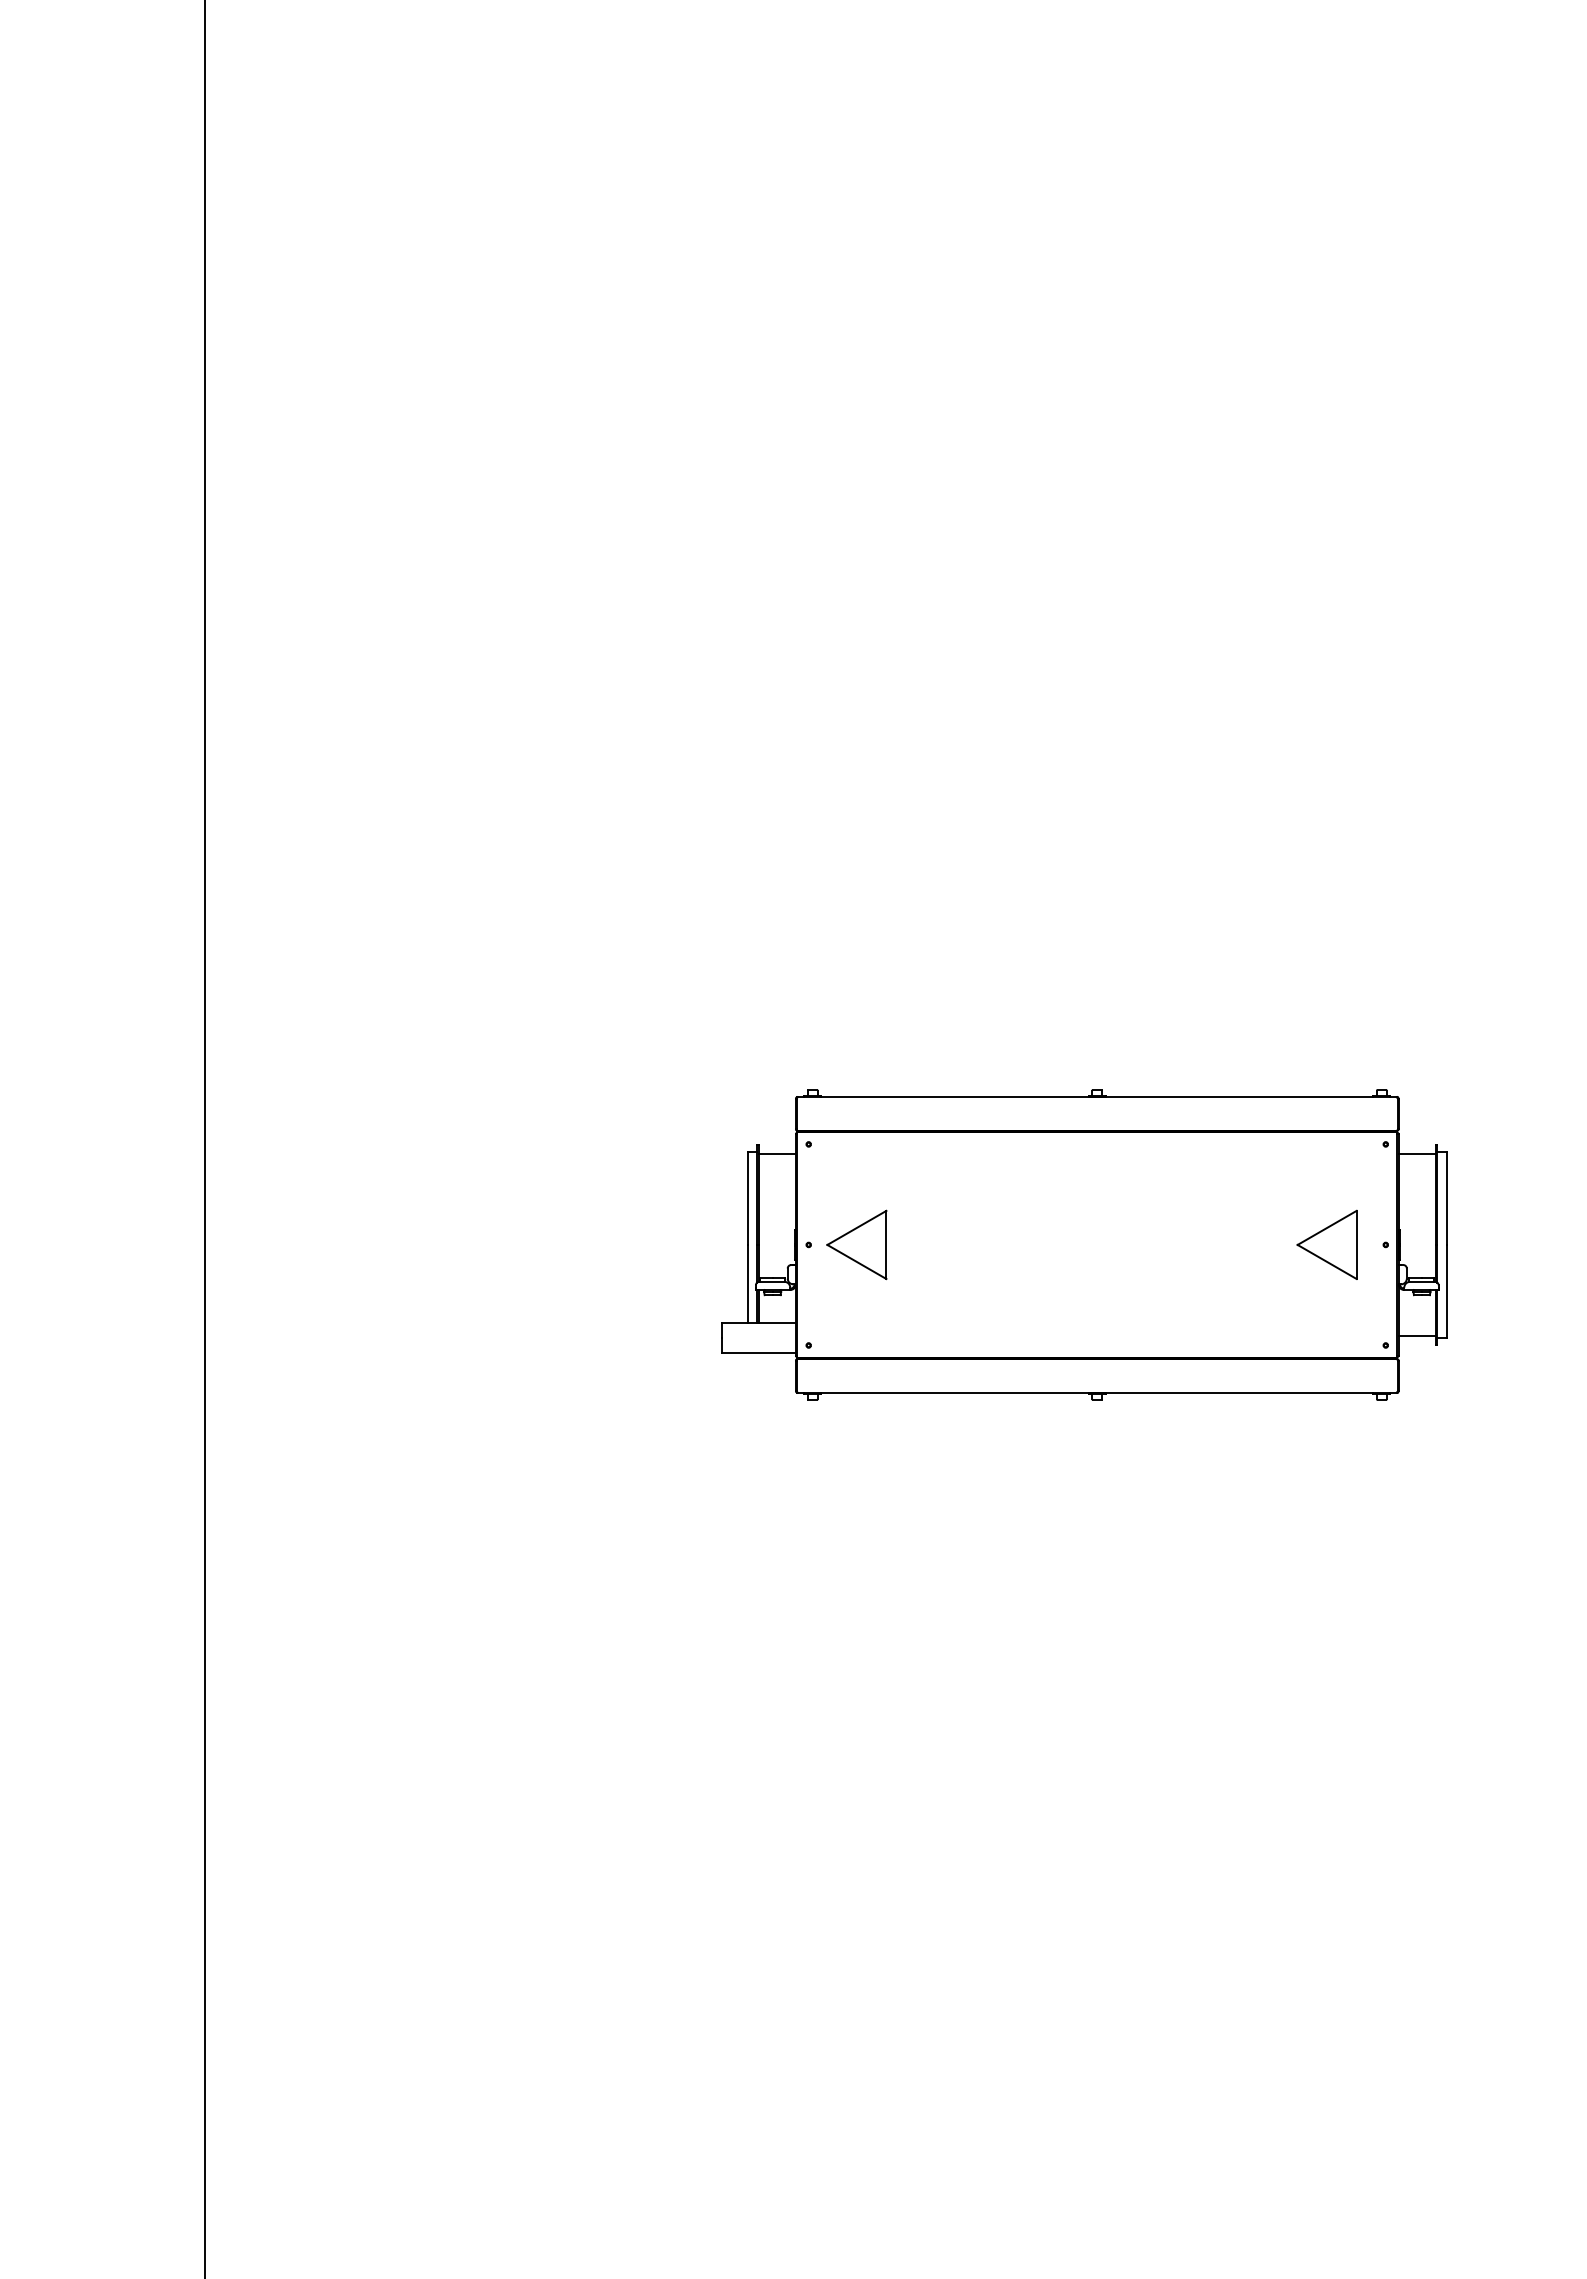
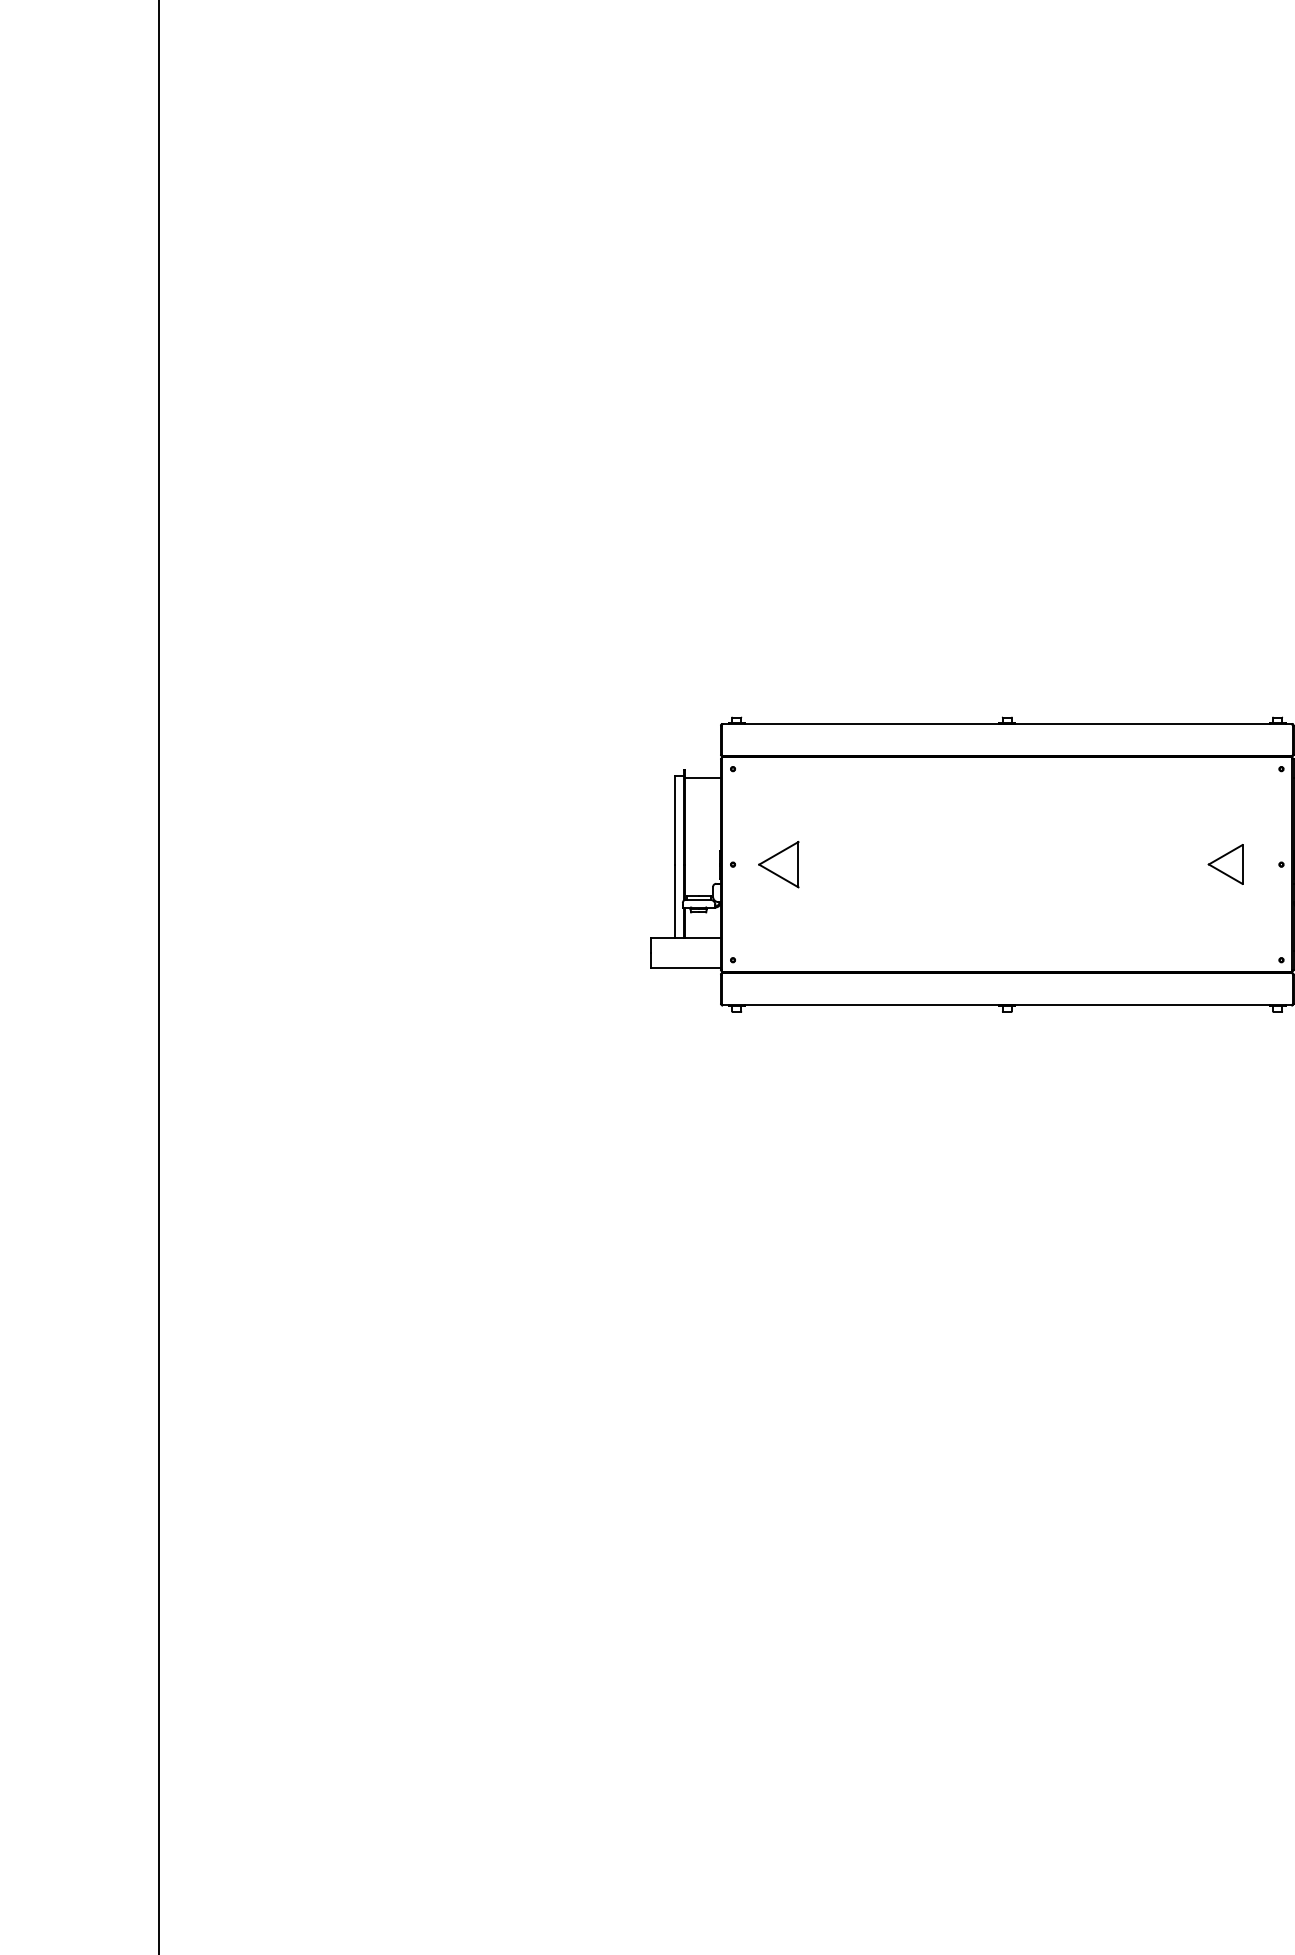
part: (856, 1244) -> (778, 864), size x0.7
part: (1326, 1244) -> (1225, 864), size x0.6

